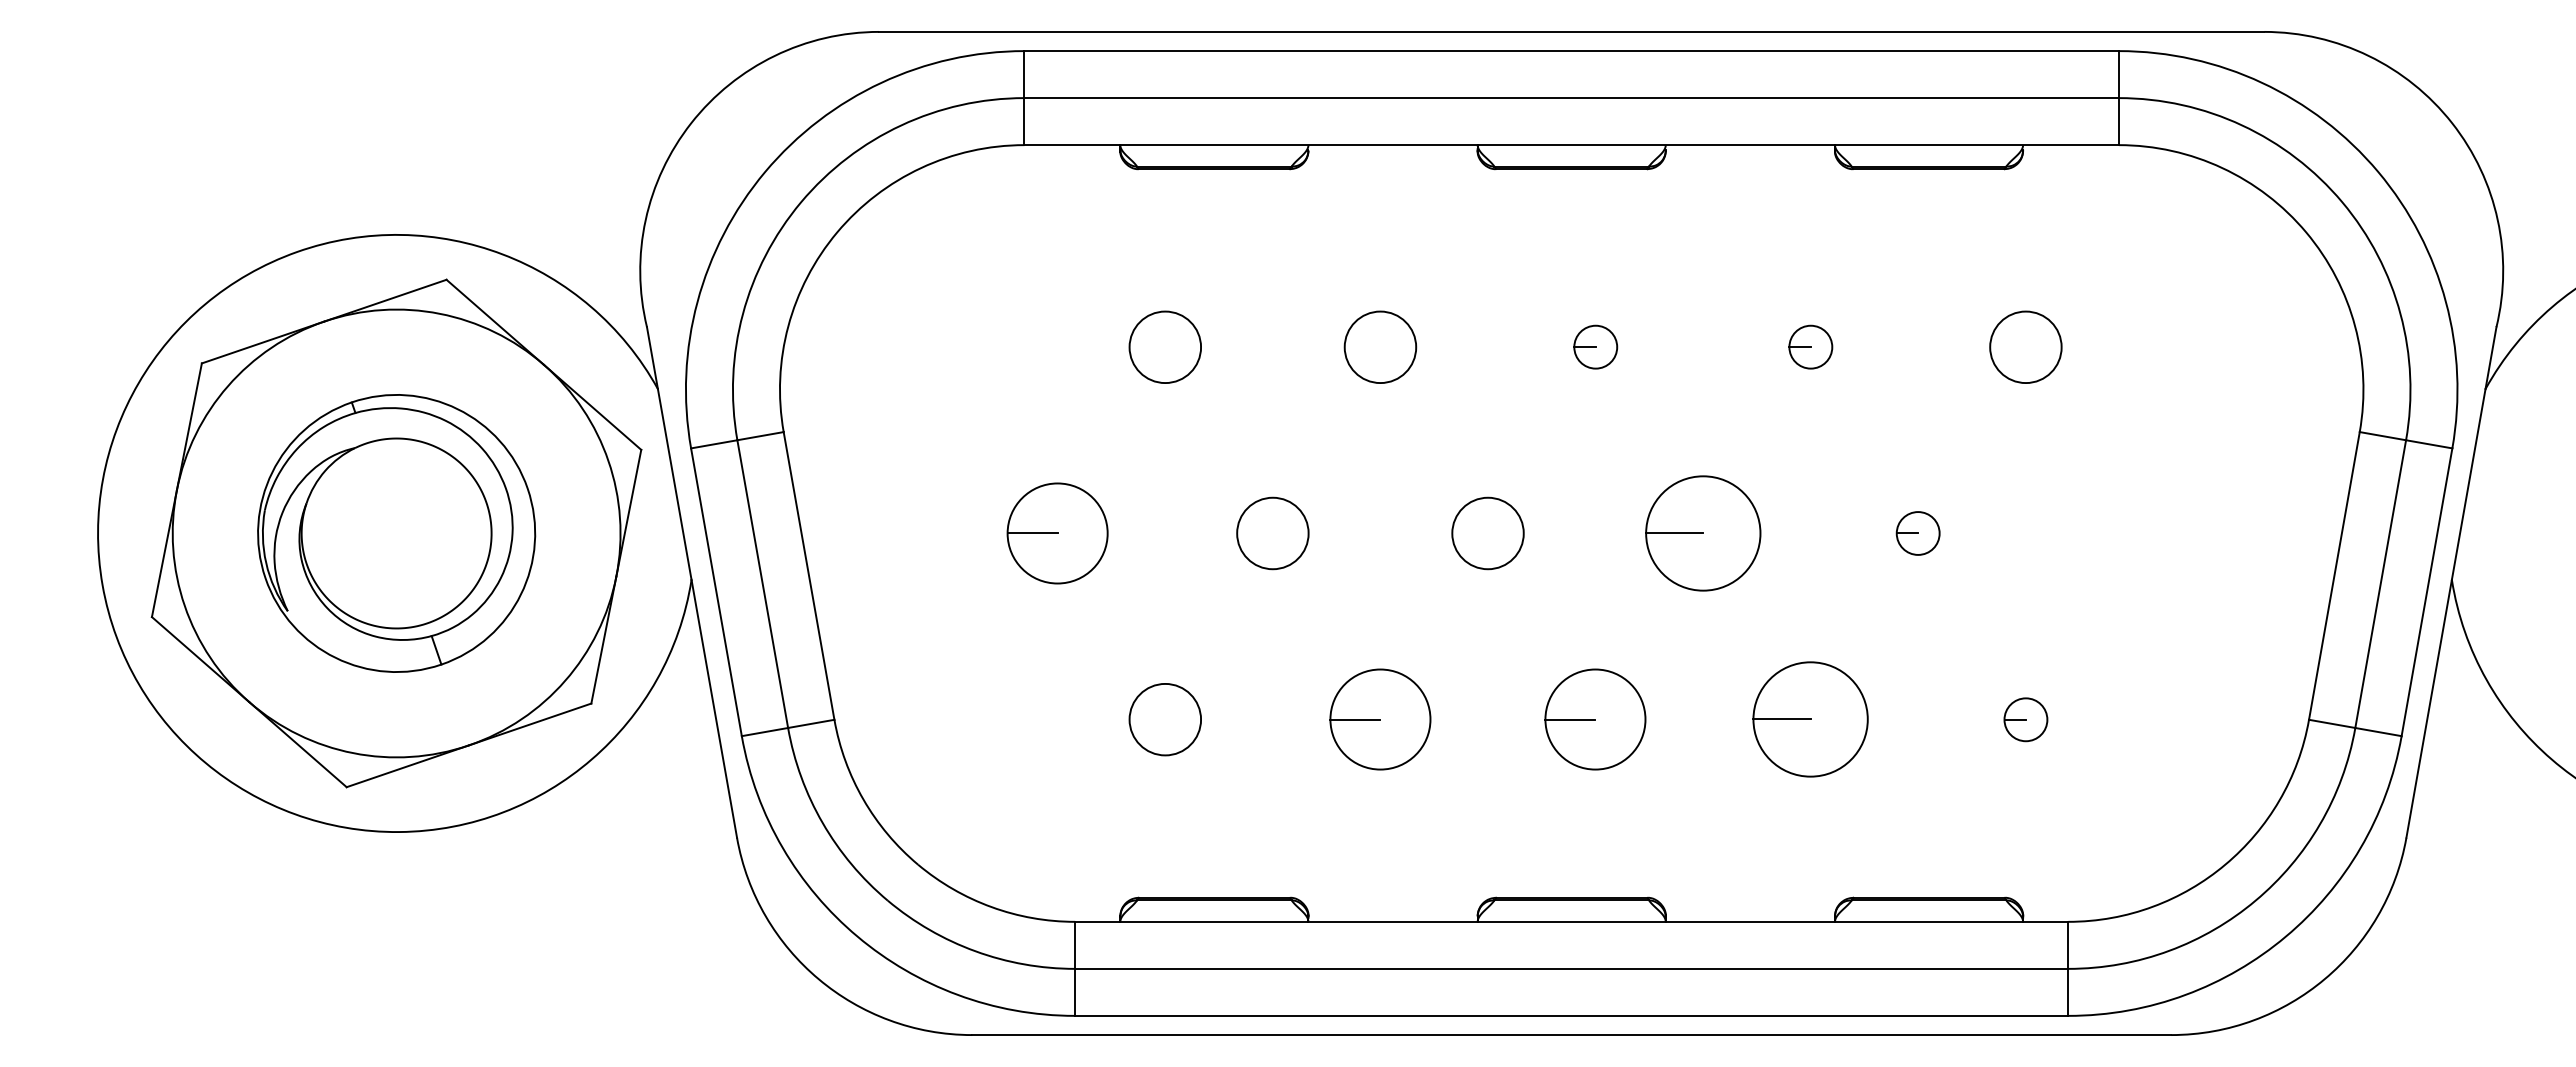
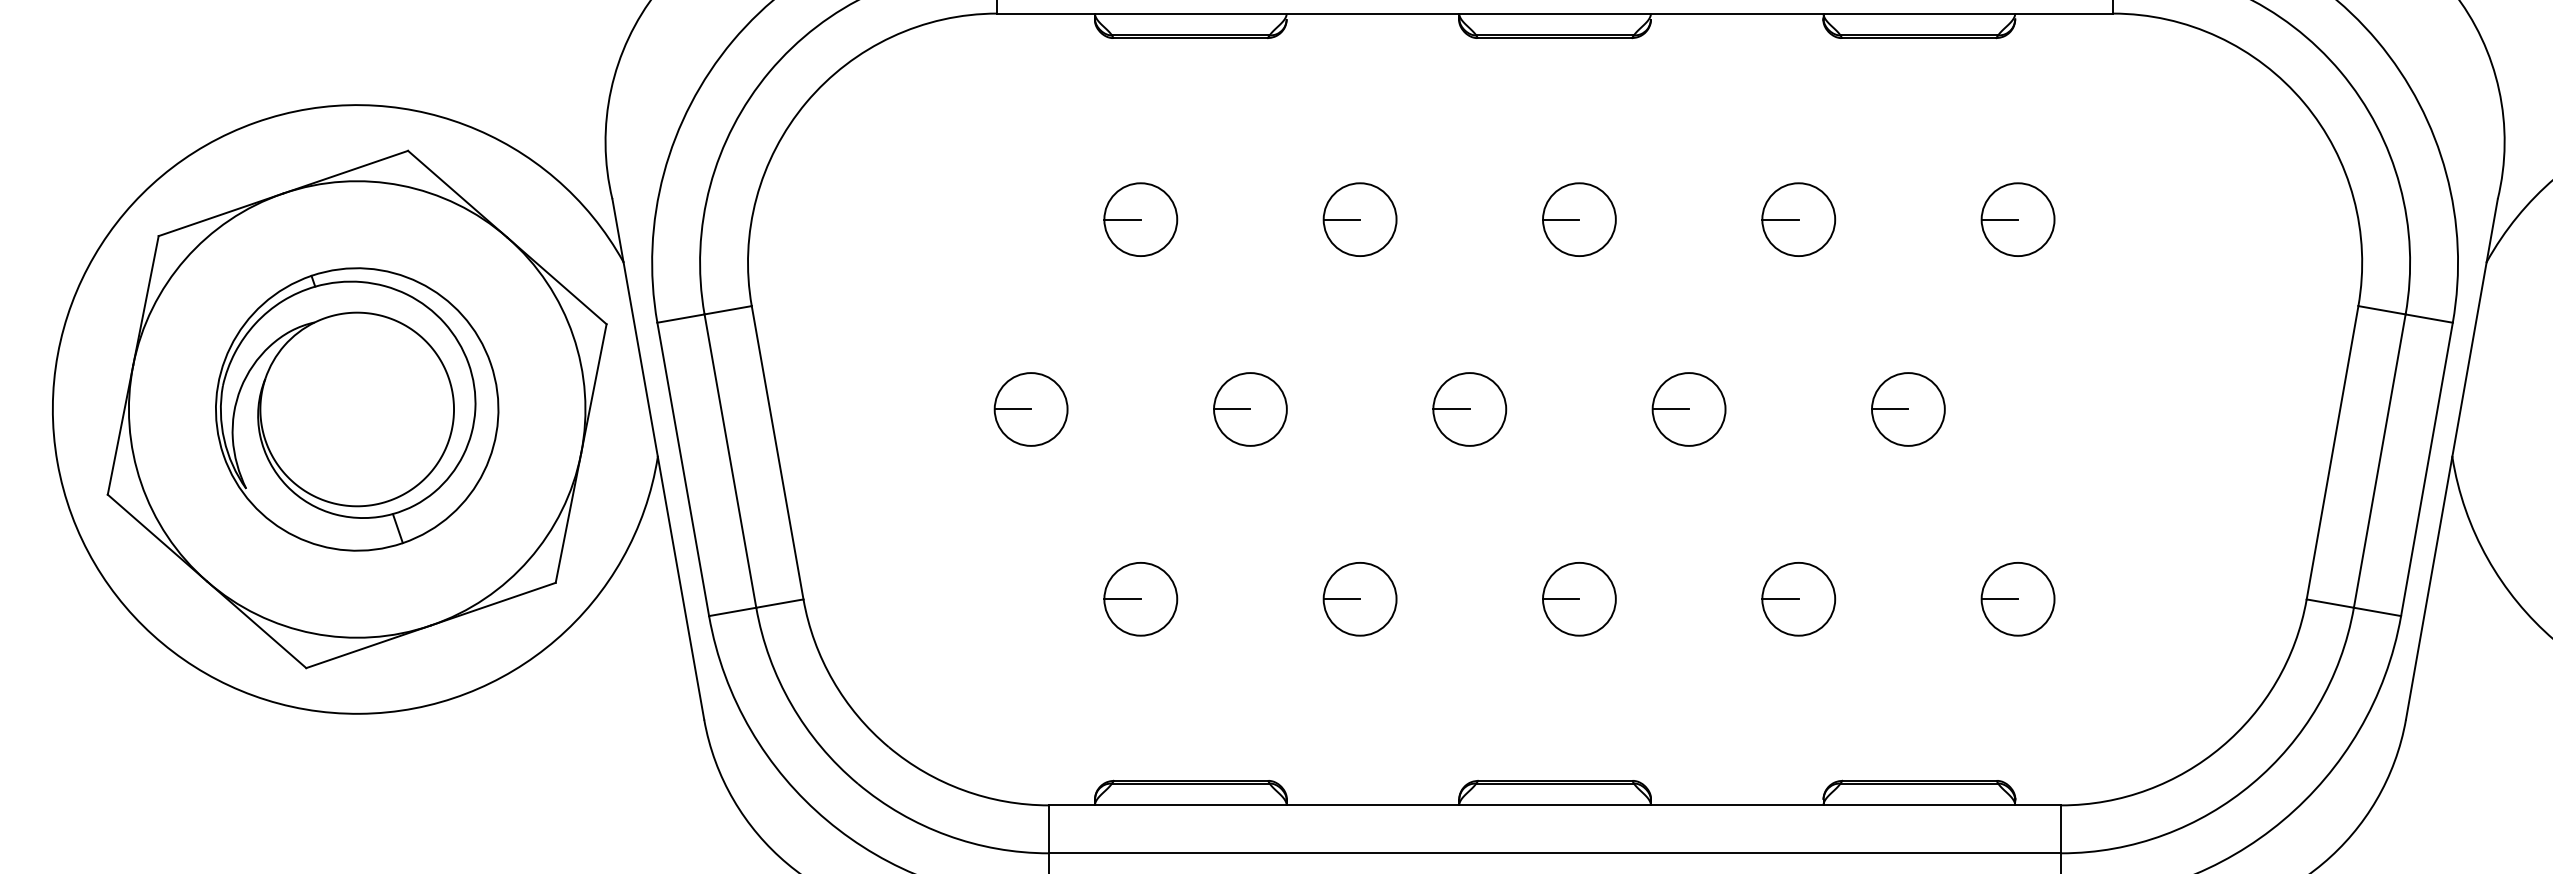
part: (1595, 346) -> (1579, 218), size x1.67
part: (1810, 346) -> (1798, 218), size x1.67
line: (1147, 347) -> (1122, 219), added
line: (1362, 347) -> (1341, 219), added
line: (2007, 347) -> (1999, 219), added
part: (1057, 533) -> (1030, 409), size x0.71
line: (1254, 533) -> (1231, 409), added
line: (1470, 533) -> (1451, 409), added
part: (1702, 533) -> (1688, 409), size x0.62
part: (1917, 533) -> (1907, 409), size x1.67
line: (1147, 719) -> (1122, 599), added
part: (1380, 719) -> (1360, 599), size x0.71
part: (1595, 719) -> (1579, 599), size x0.71
part: (1810, 719) -> (1798, 599), size x0.62
part: (2025, 719) -> (2017, 599), size x1.67

